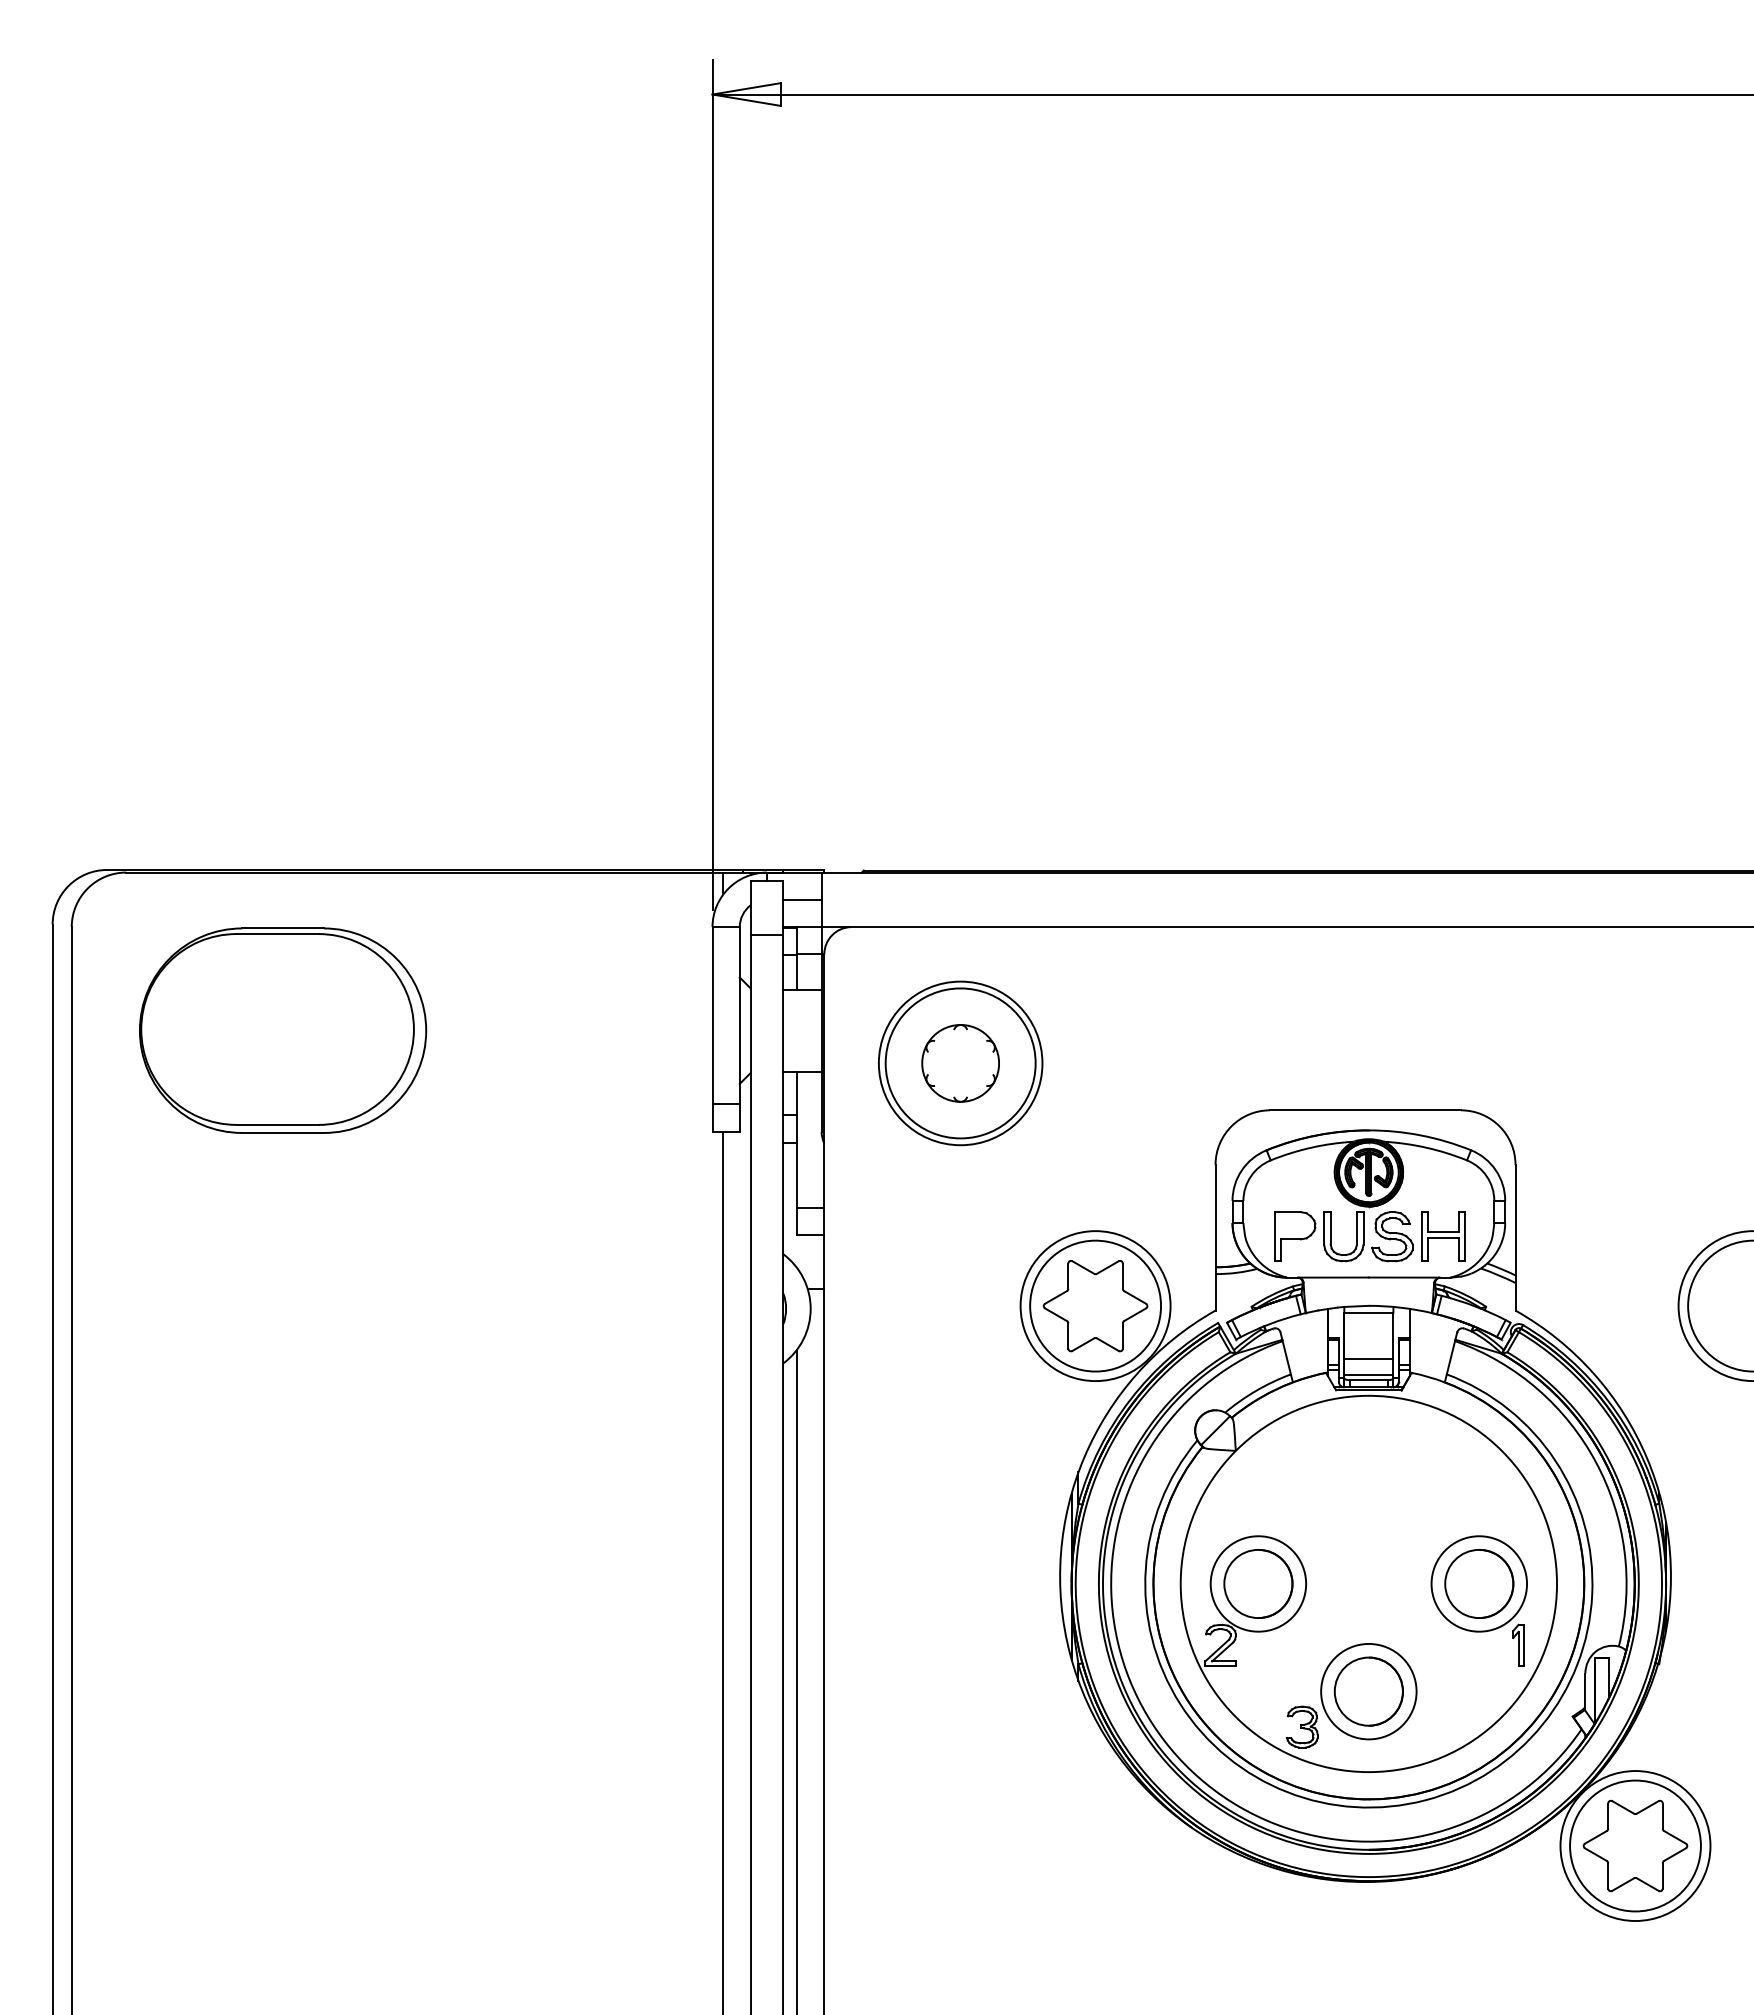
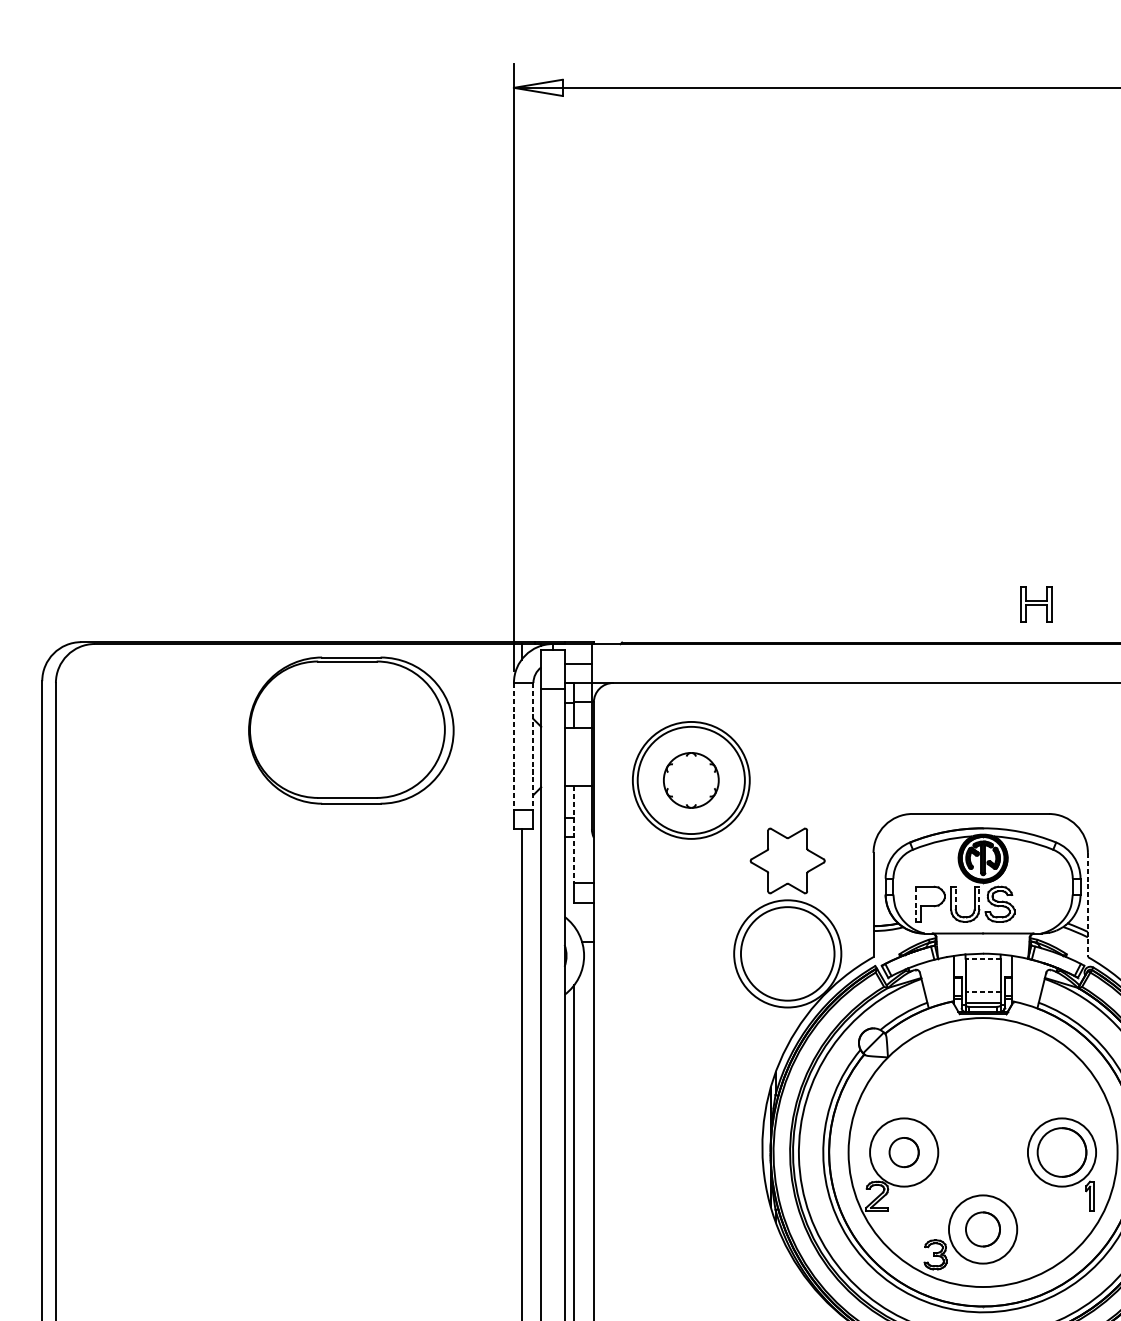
line: (712, 1015) -> (513, 746), solid -> dashed
line: (739, 1015) -> (533, 746), solid -> dashed
part: (283, 1030) -> (351, 730), moved
line: (797, 1139) -> (574, 834), solid -> dashed
line: (1330, 1227) -> (955, 897), solid -> dashed
line: (1363, 1227) -> (979, 897), solid -> dashed
line: (1274, 1236) -> (915, 904), solid -> dashed
part: (1443, 1236) -> (1036, 603), moved
line: (1515, 1237) -> (1087, 904), solid -> dashed
part: (1095, 1306) -> (787, 861), moved
line: (1368, 1312) -> (982, 958), solid -> dashed
line: (1368, 1358) -> (982, 991), solid -> dashed
circle: (1258, 1583) -> (904, 1152), size x0.6
circle: (1368, 1691) -> (982, 1229), size x0.7

